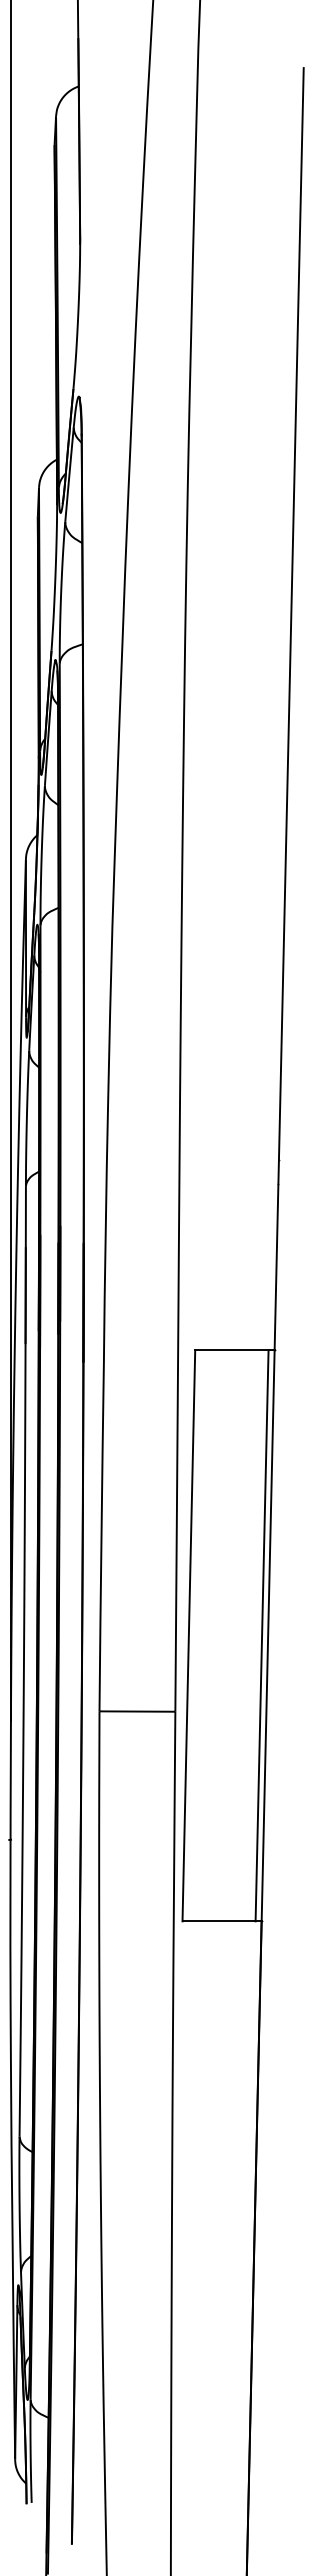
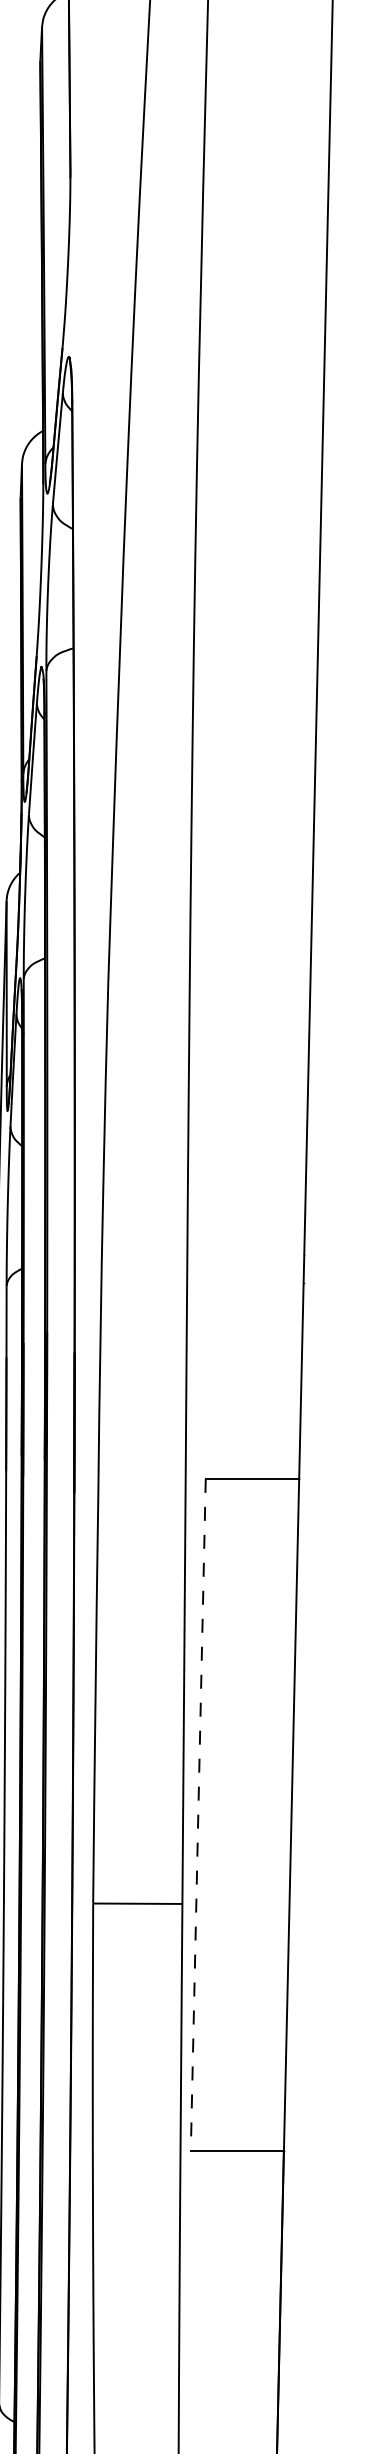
line: (188, 1635) -> (197, 1814), solid -> dashed
line: (261, 1635) -> (283, 1814), removed

